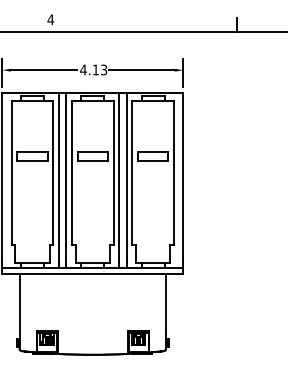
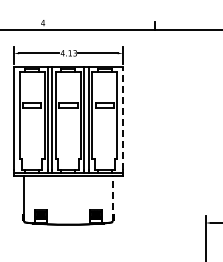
line: (182, 176) -> (122, 117), solid -> dashed
line: (166, 311) -> (112, 198), solid -> dashed

